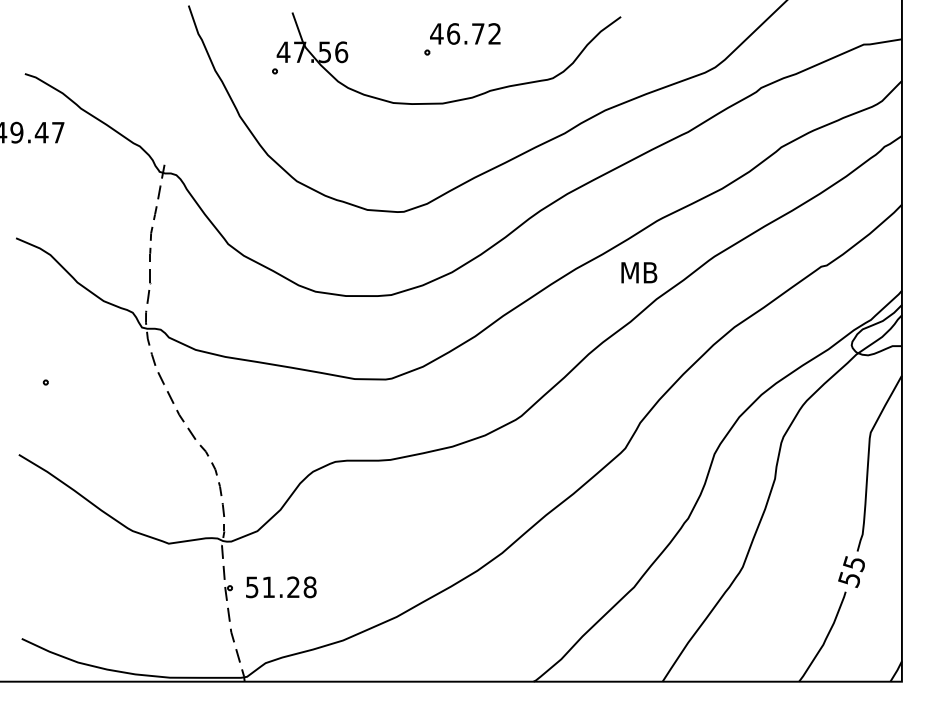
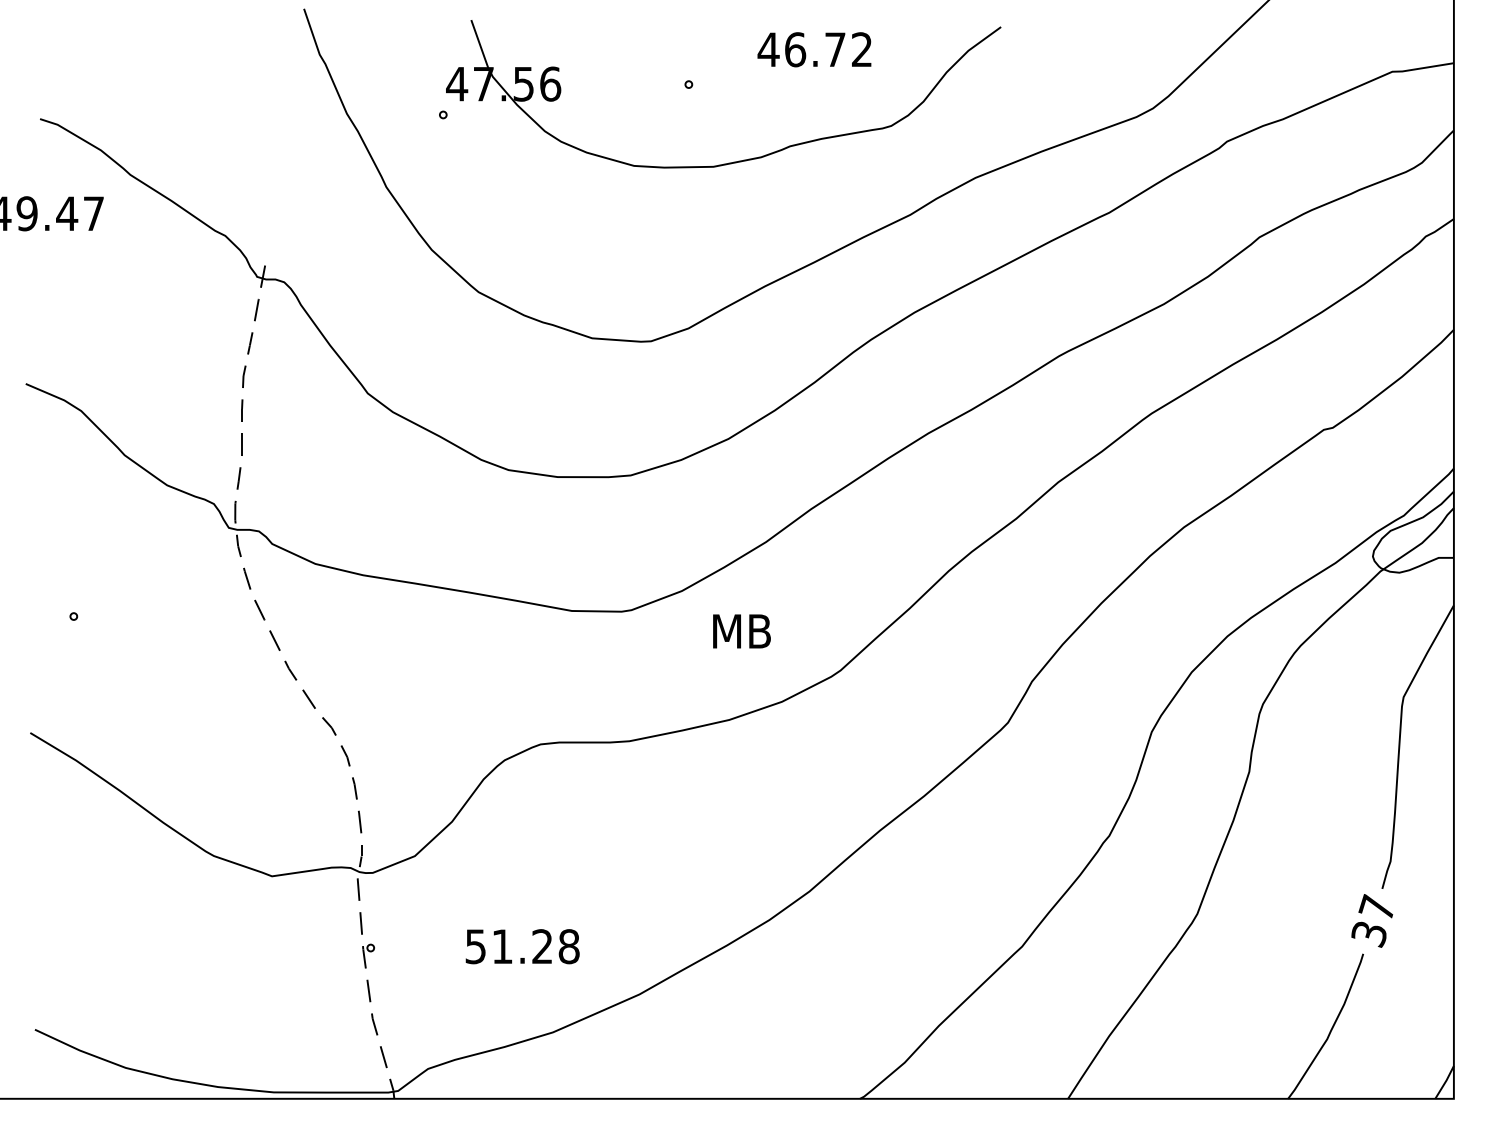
text: (465, 33) -> (814, 49), moved
text: (639, 272) -> (742, 630), moved
text: (851, 569) -> (1372, 917), 55 -> 37
text: (281, 587) -> (522, 946), moved

